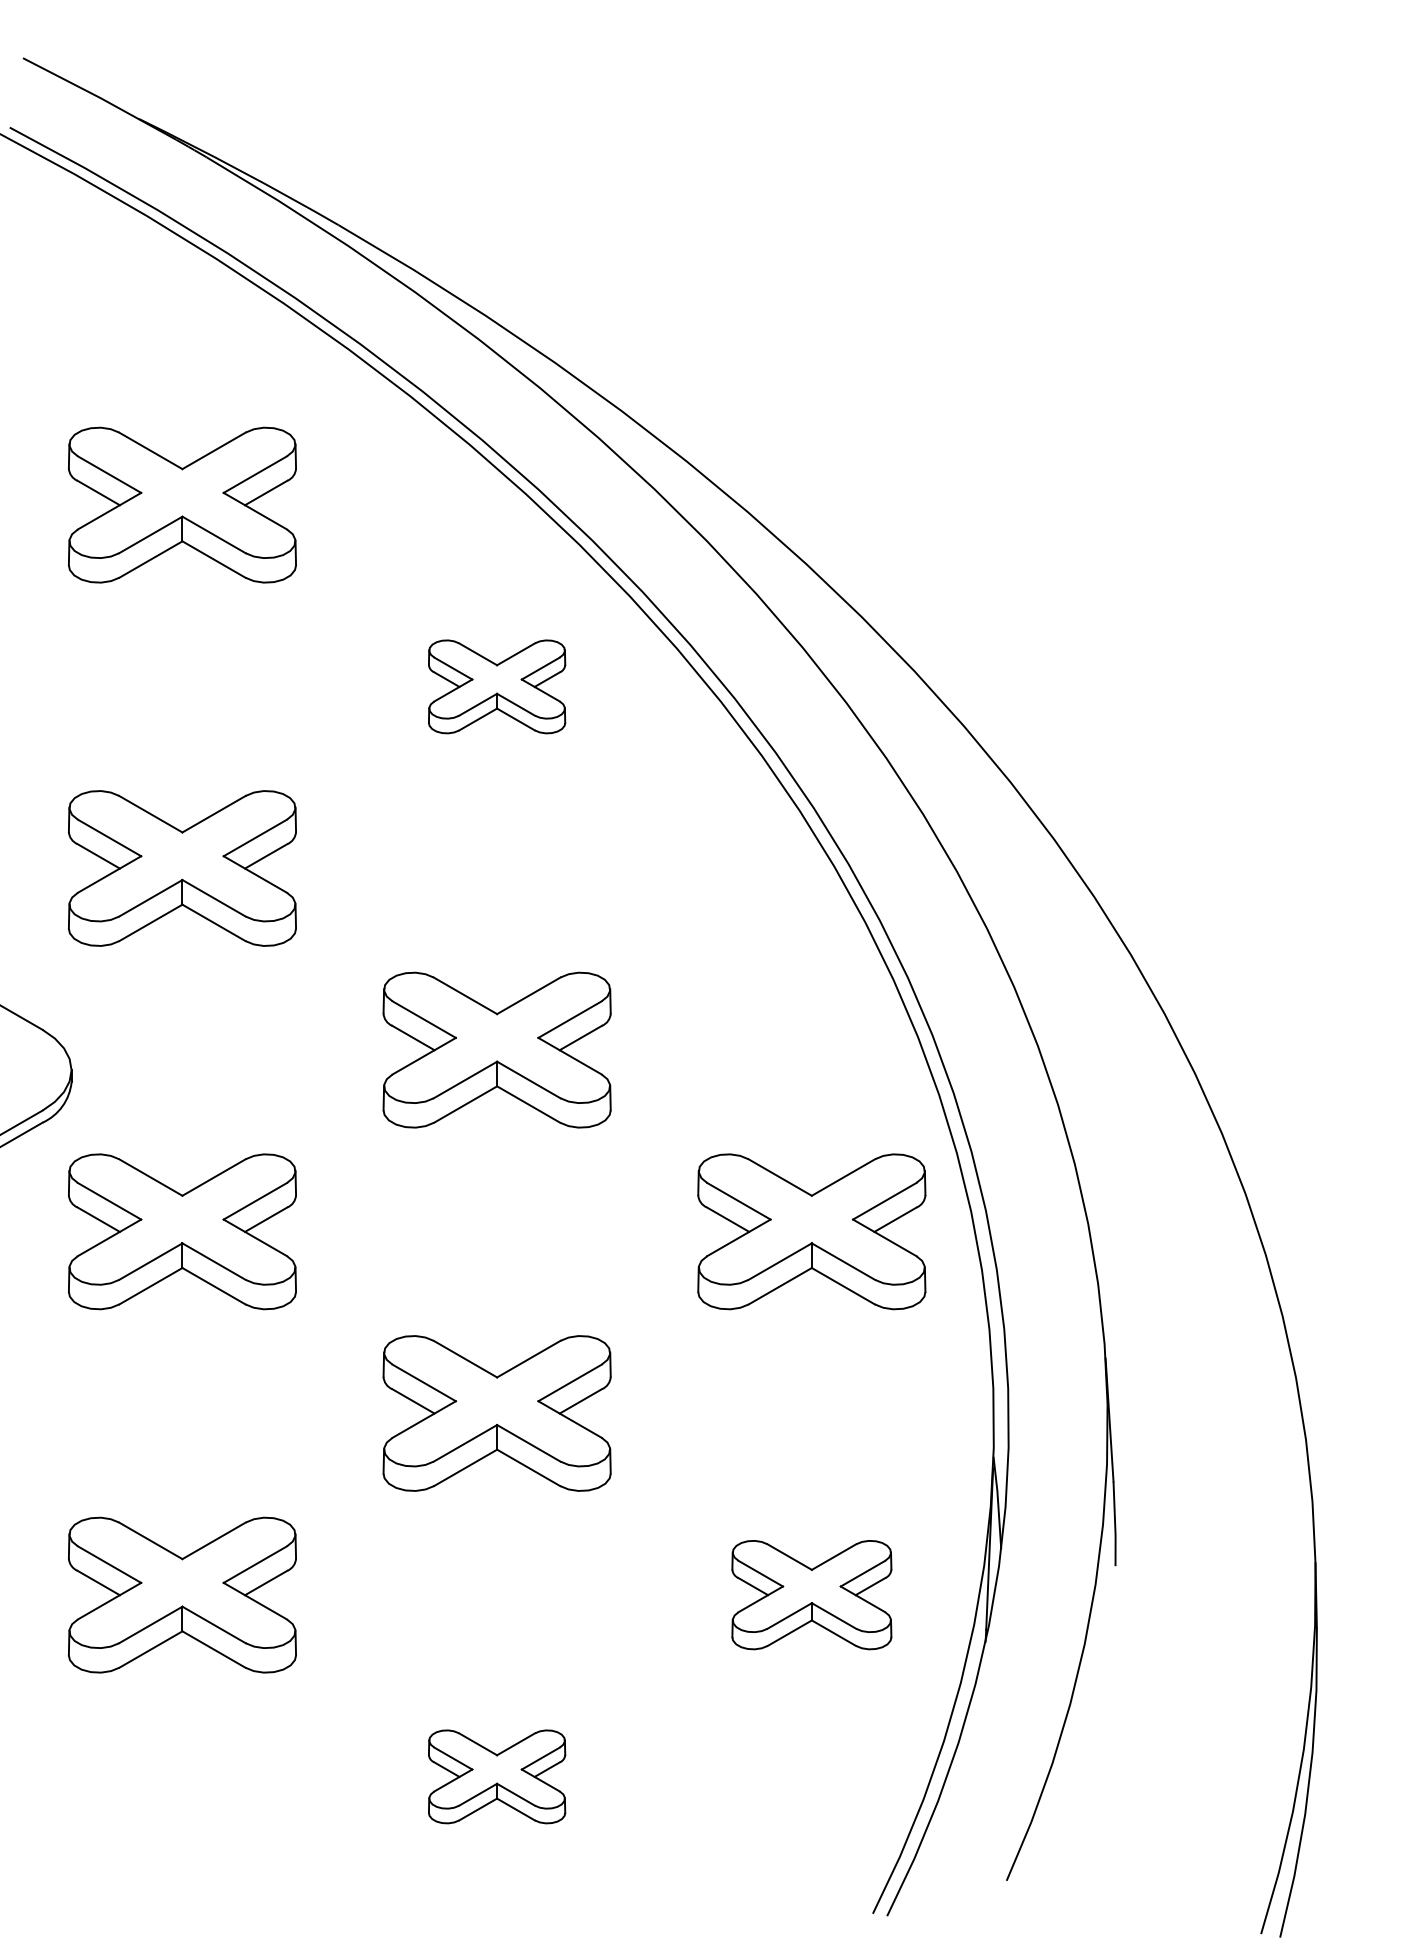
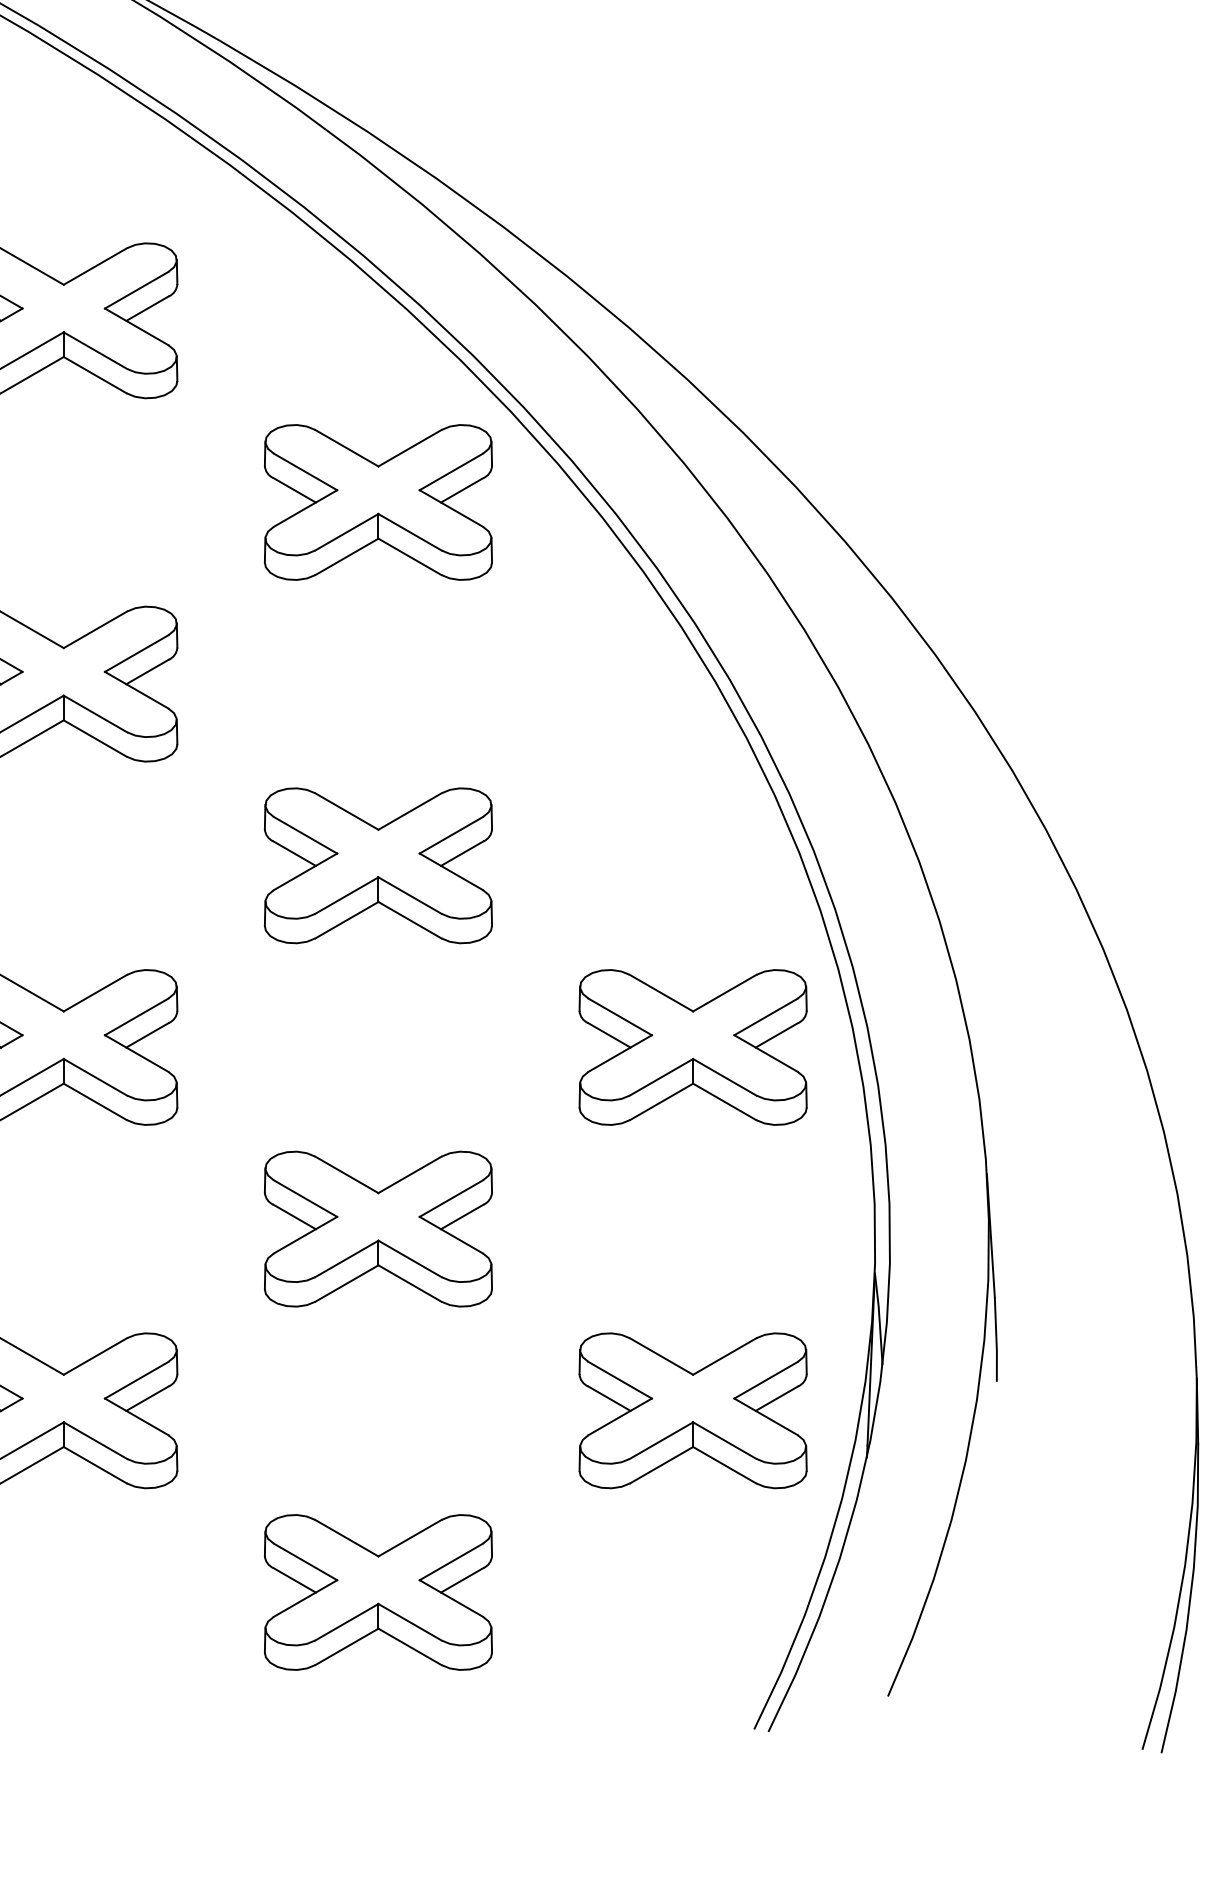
part: (496, 686) -> (377, 502), size x1.67
part: (811, 1594) -> (692, 1410), size x1.43
part: (496, 1776) -> (377, 1592), size x1.67

